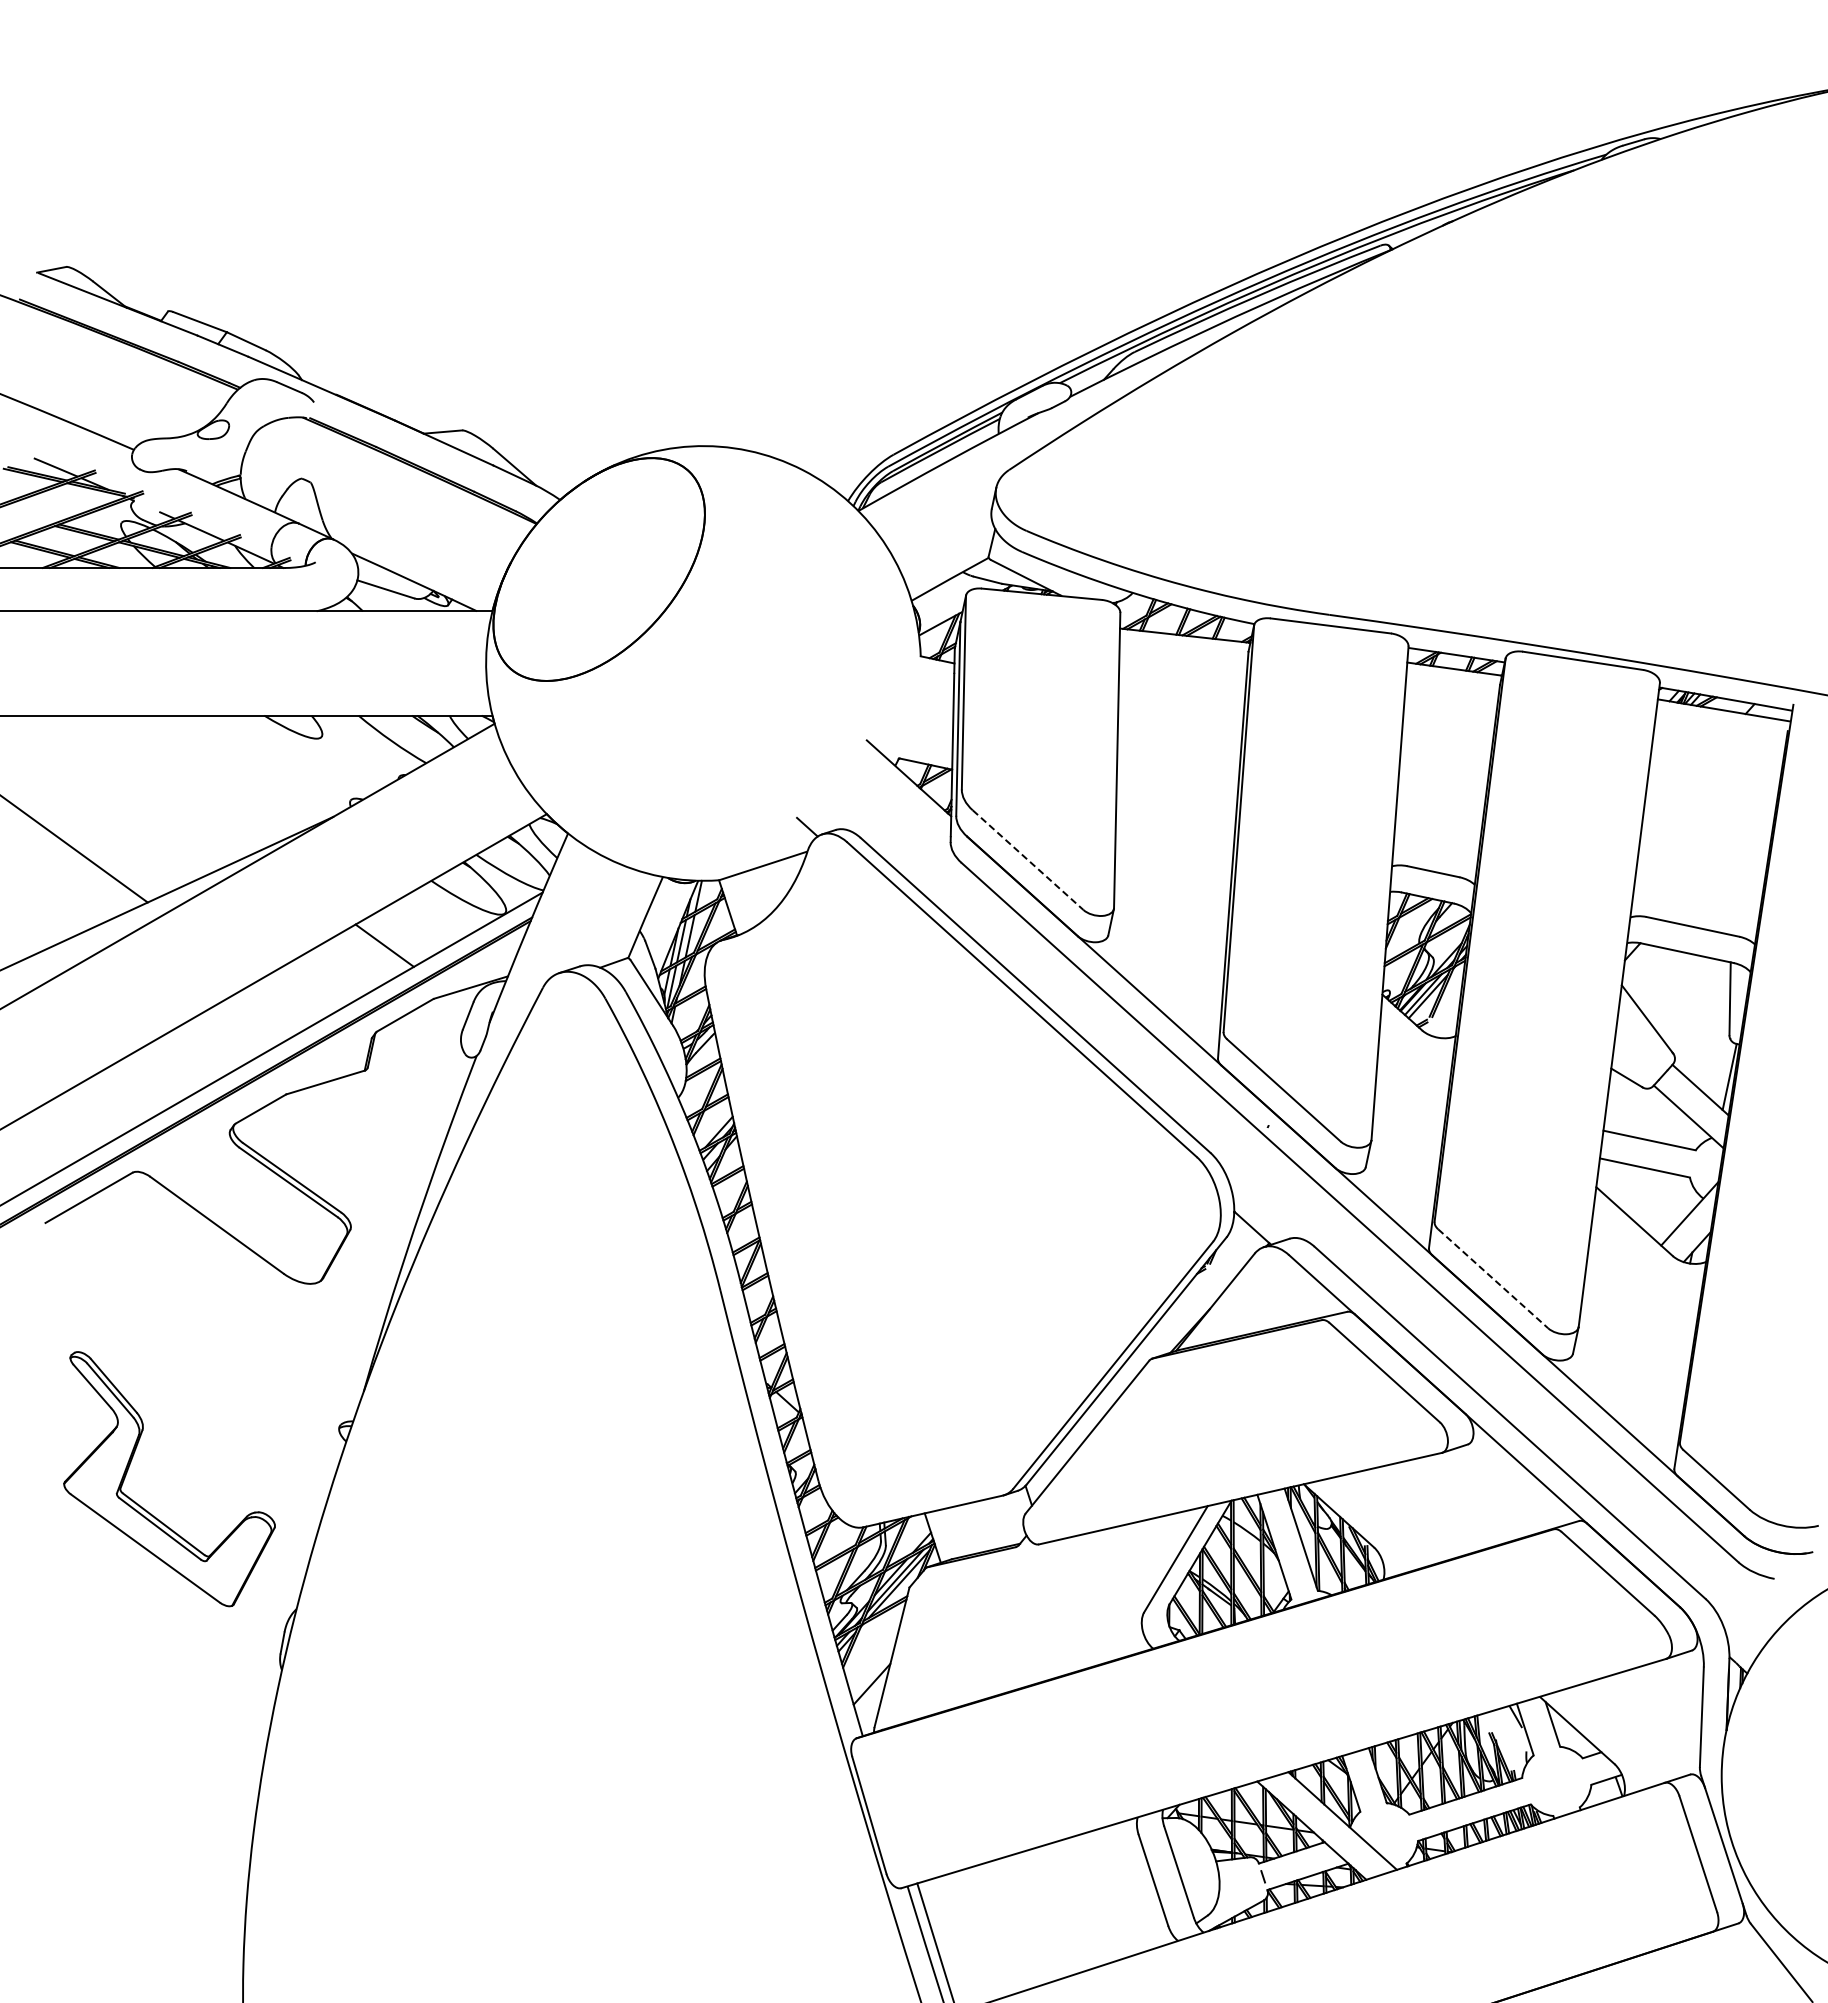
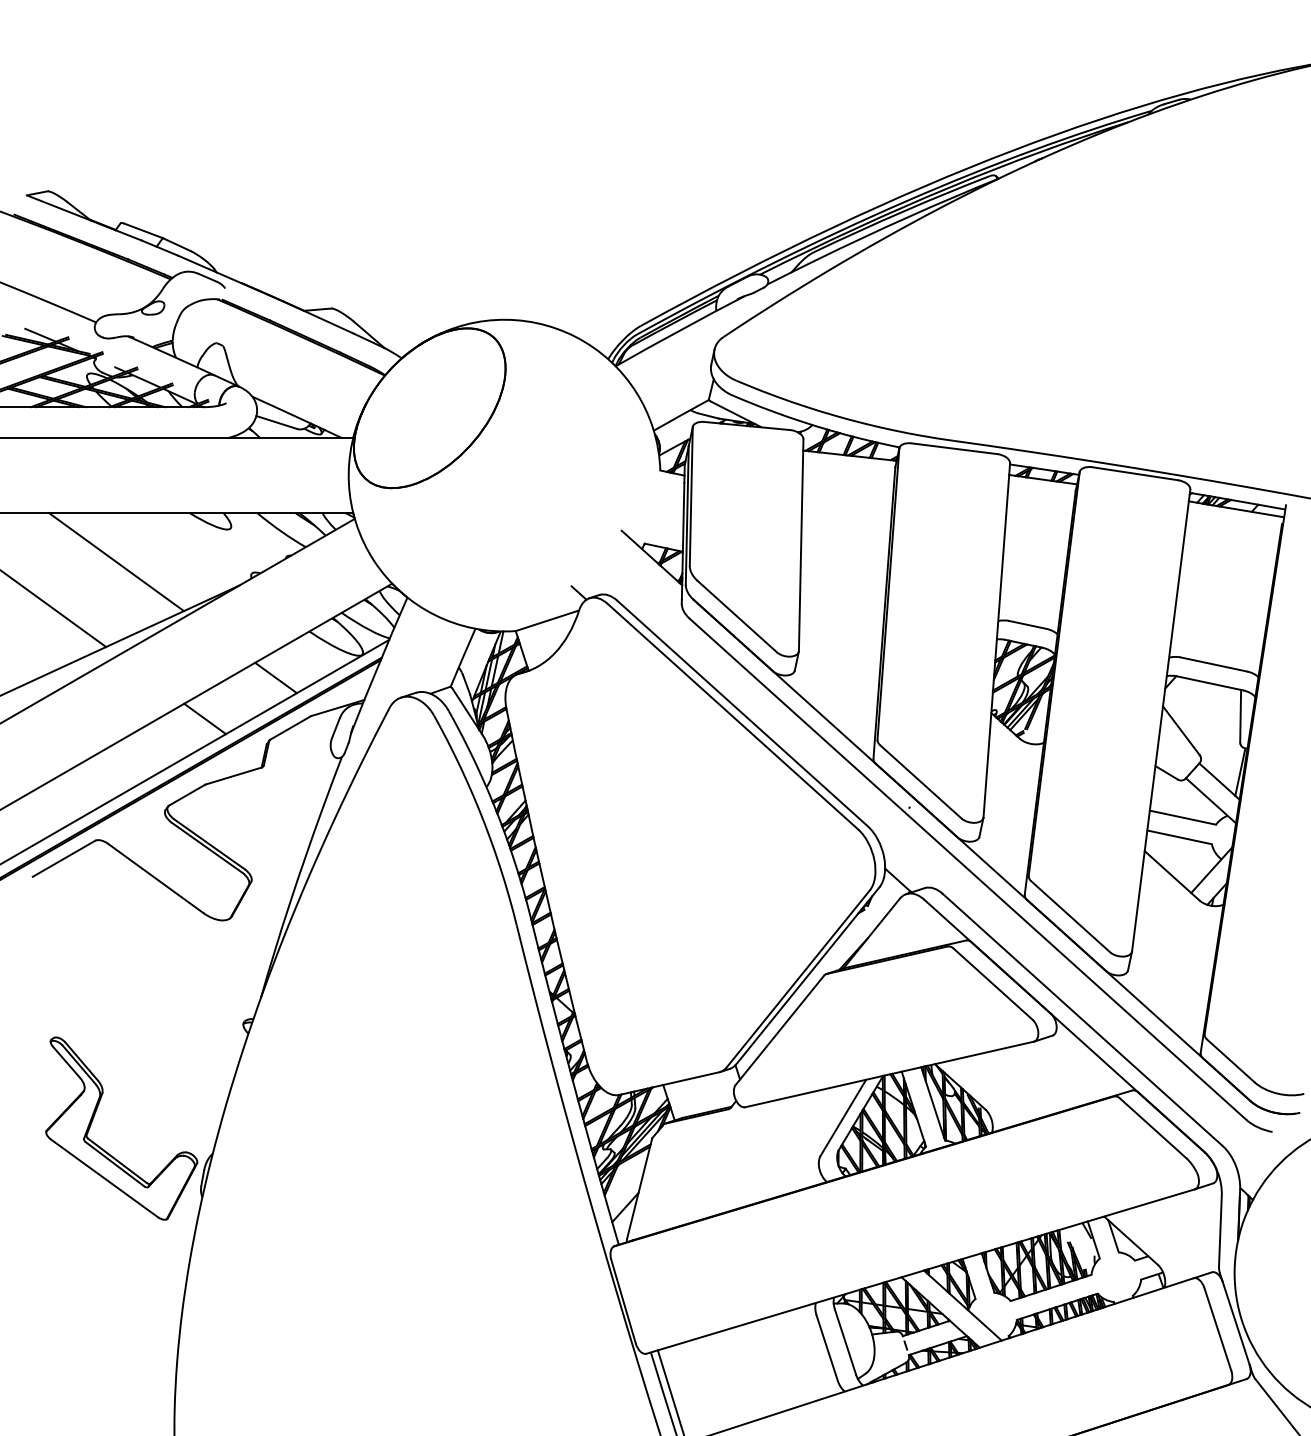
line: (162, 783) -> (116, 561), added
line: (1028, 860) -> (737, 616), dashed -> solid
line: (285, 1002) -> (204, 718), added
line: (1493, 1278) -> (1071, 916), dashed -> solid
part: (147, 1510) -> (105, 1151), moved

